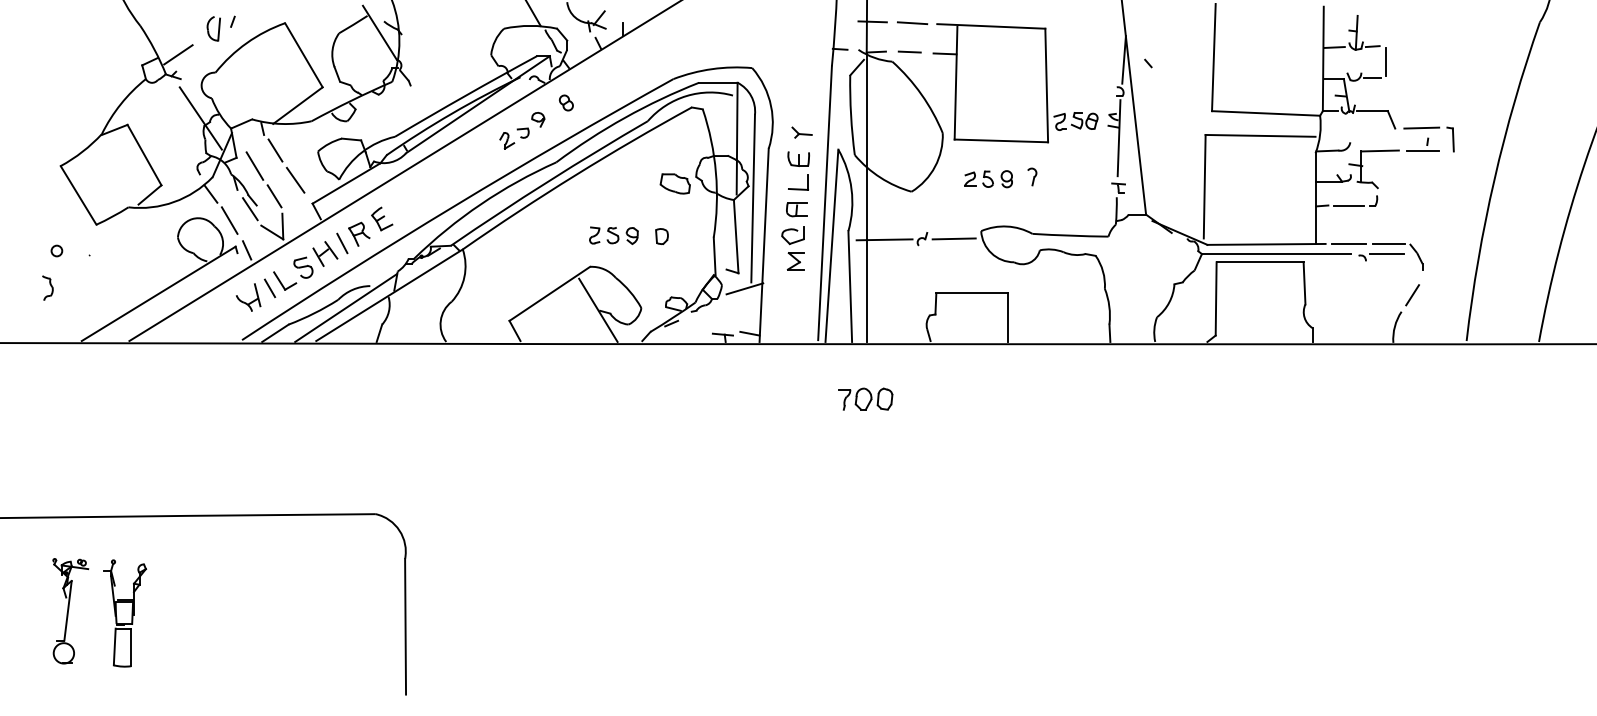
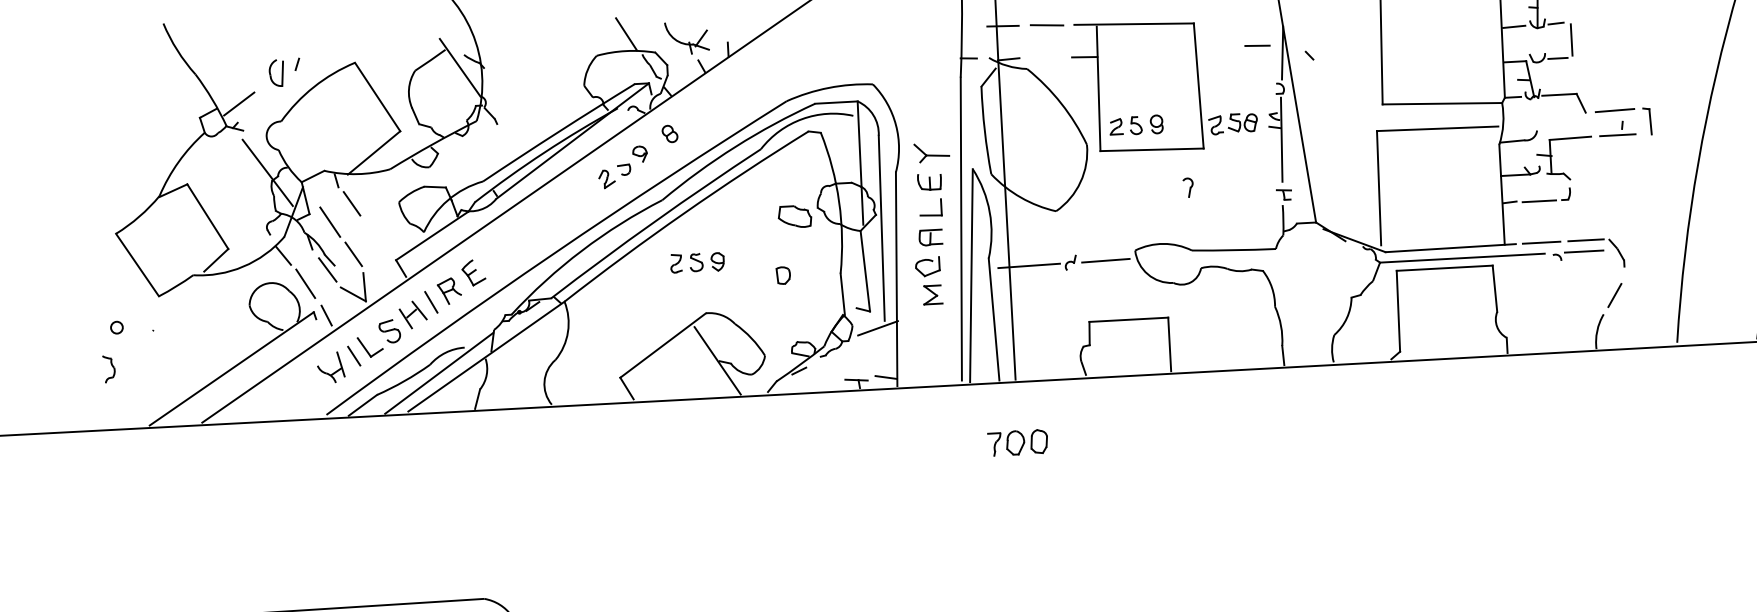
line: (909, 51) -> (1257, 45), moved
part: (801, 132) -> (931, 152), size x1.6
line: (295, 179) -> (375, 234), removed
part: (988, 179) -> (1136, 125), moved
part: (613, 235) -> (697, 262), moved

